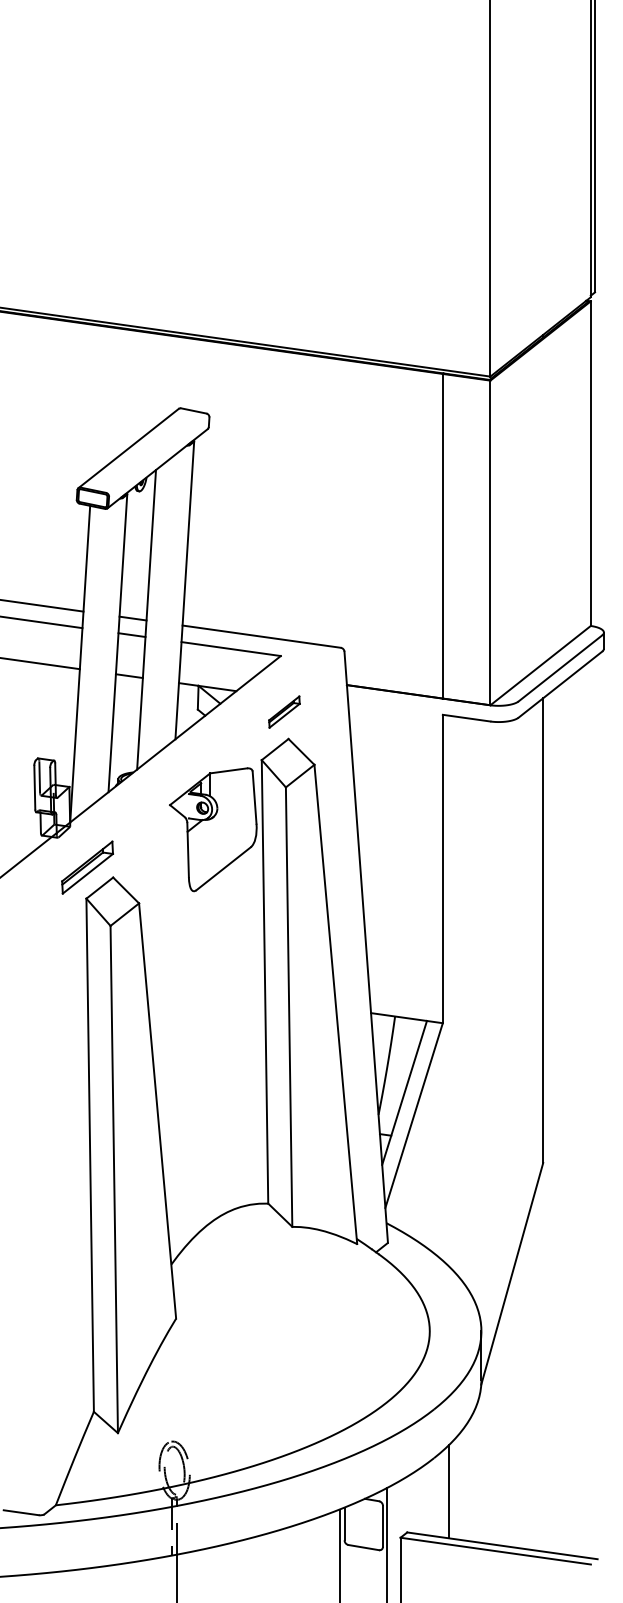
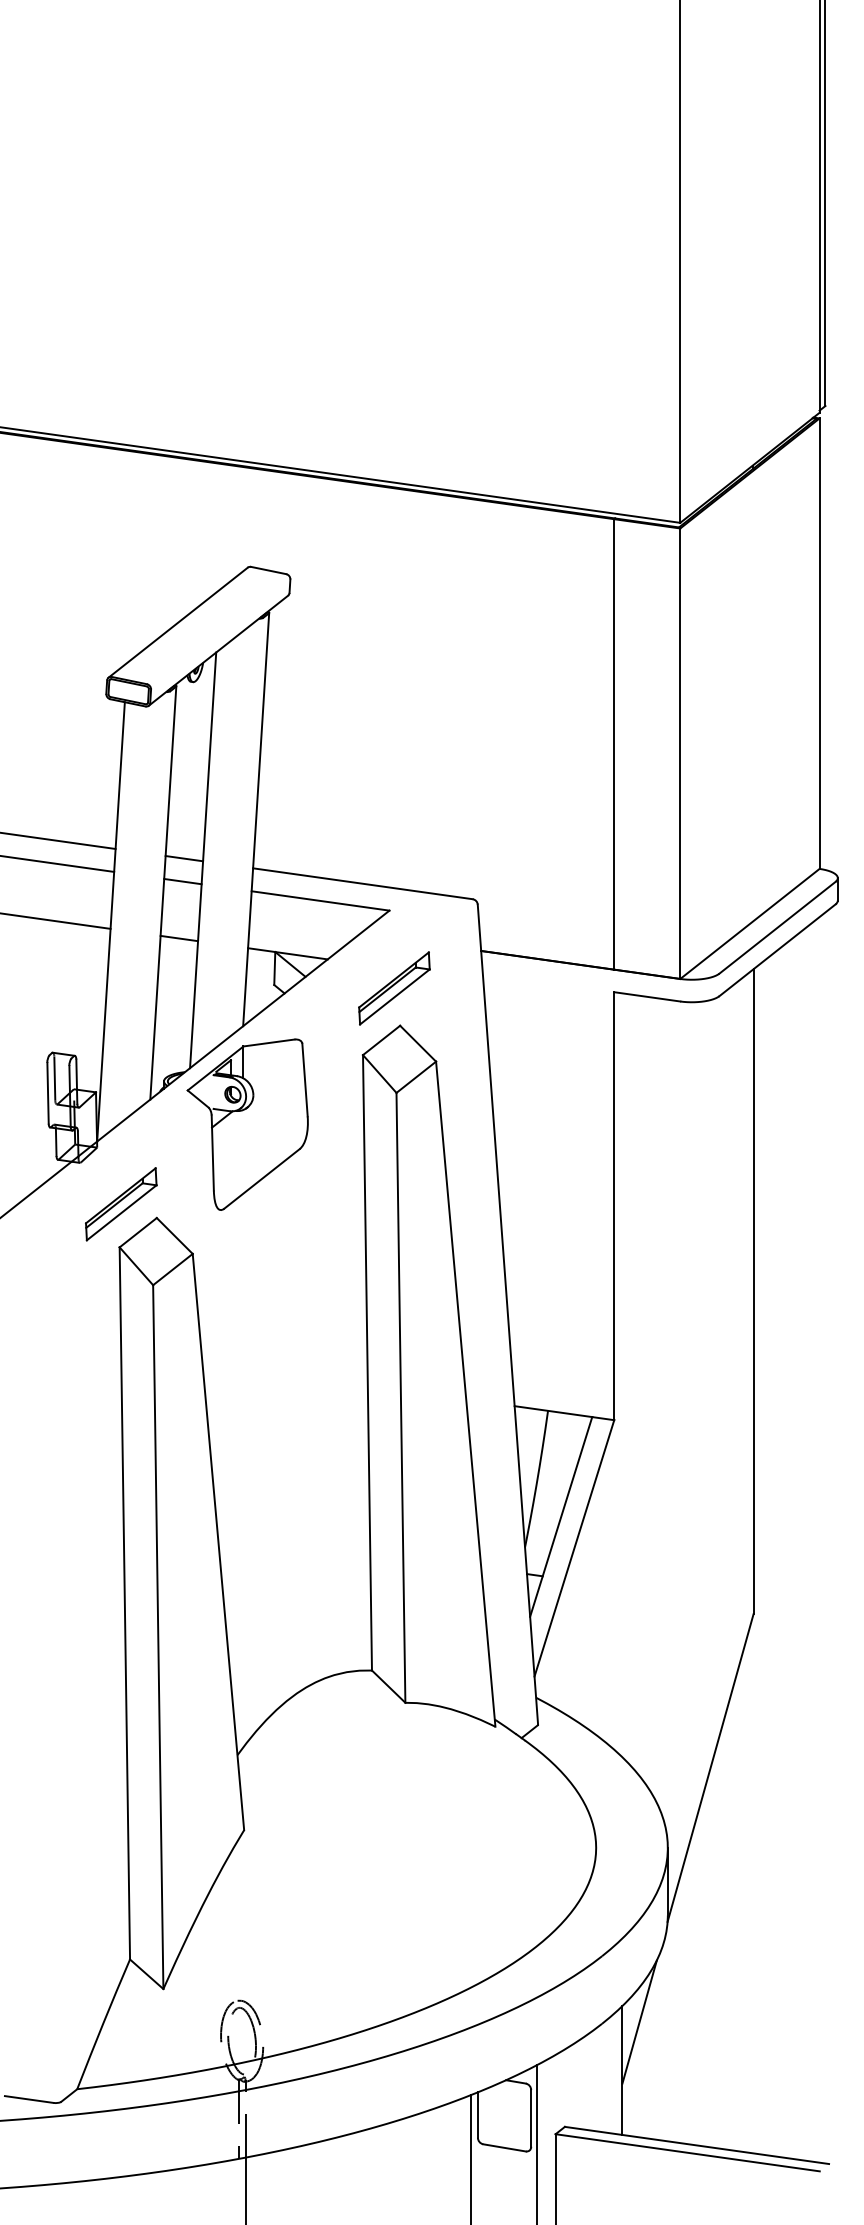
part: (284, 712) -> (394, 988), size x1.67
part: (213, 829) -> (247, 1124), moved
line: (461, 1456) -> (639, 2021), added

